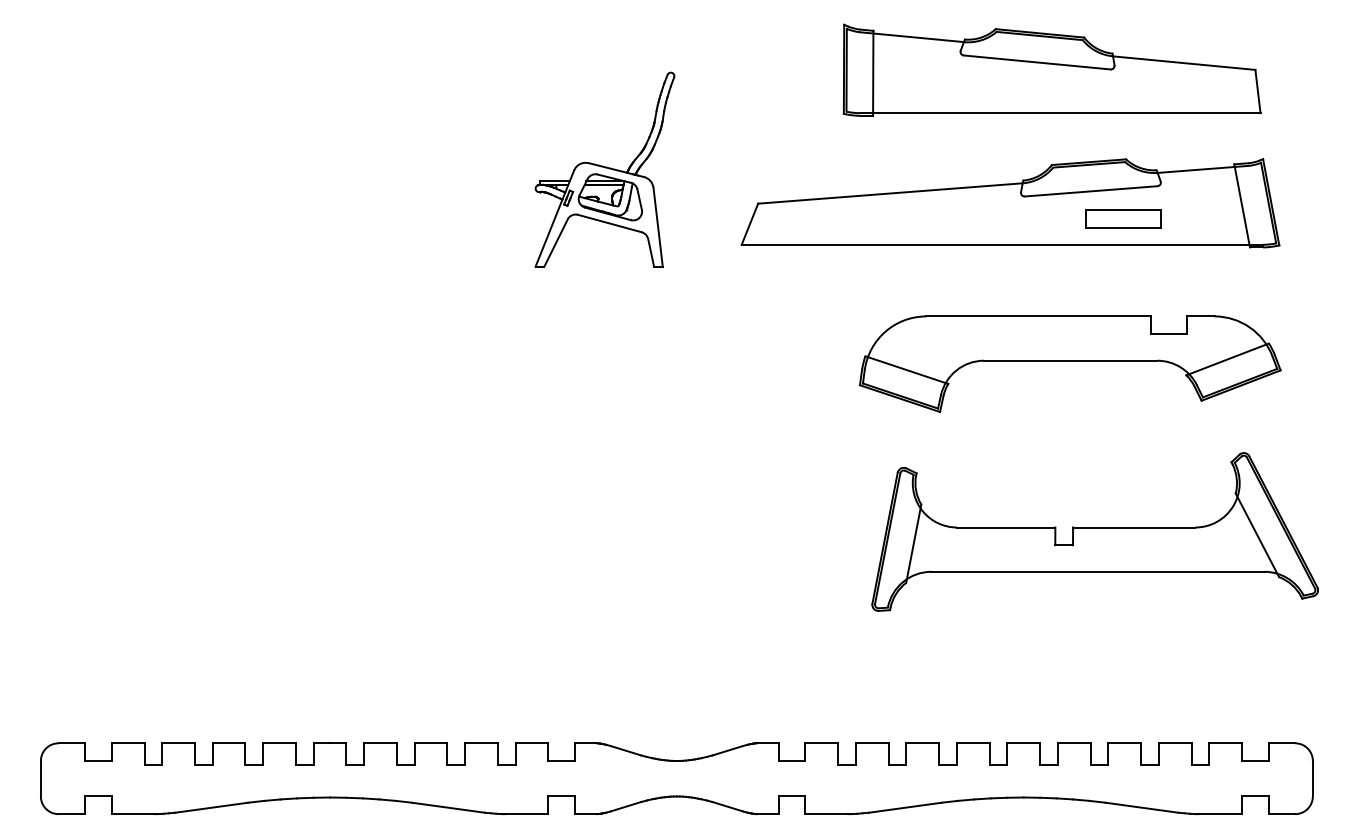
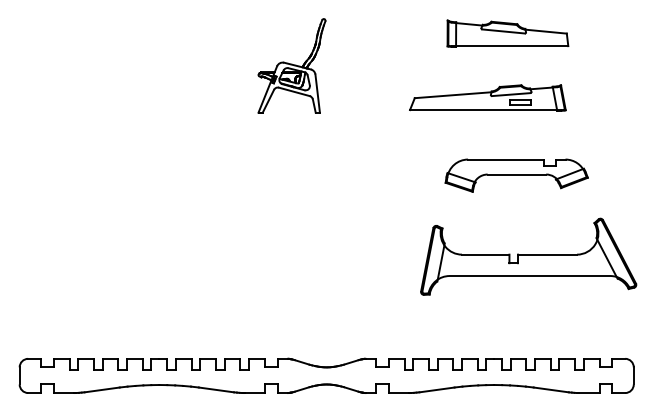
part: (1051, 69) -> (507, 33), size x0.6
part: (603, 168) -> (291, 65), moved
part: (1009, 202) -> (487, 97), size x0.6
part: (1069, 363) -> (516, 175), size x0.7

